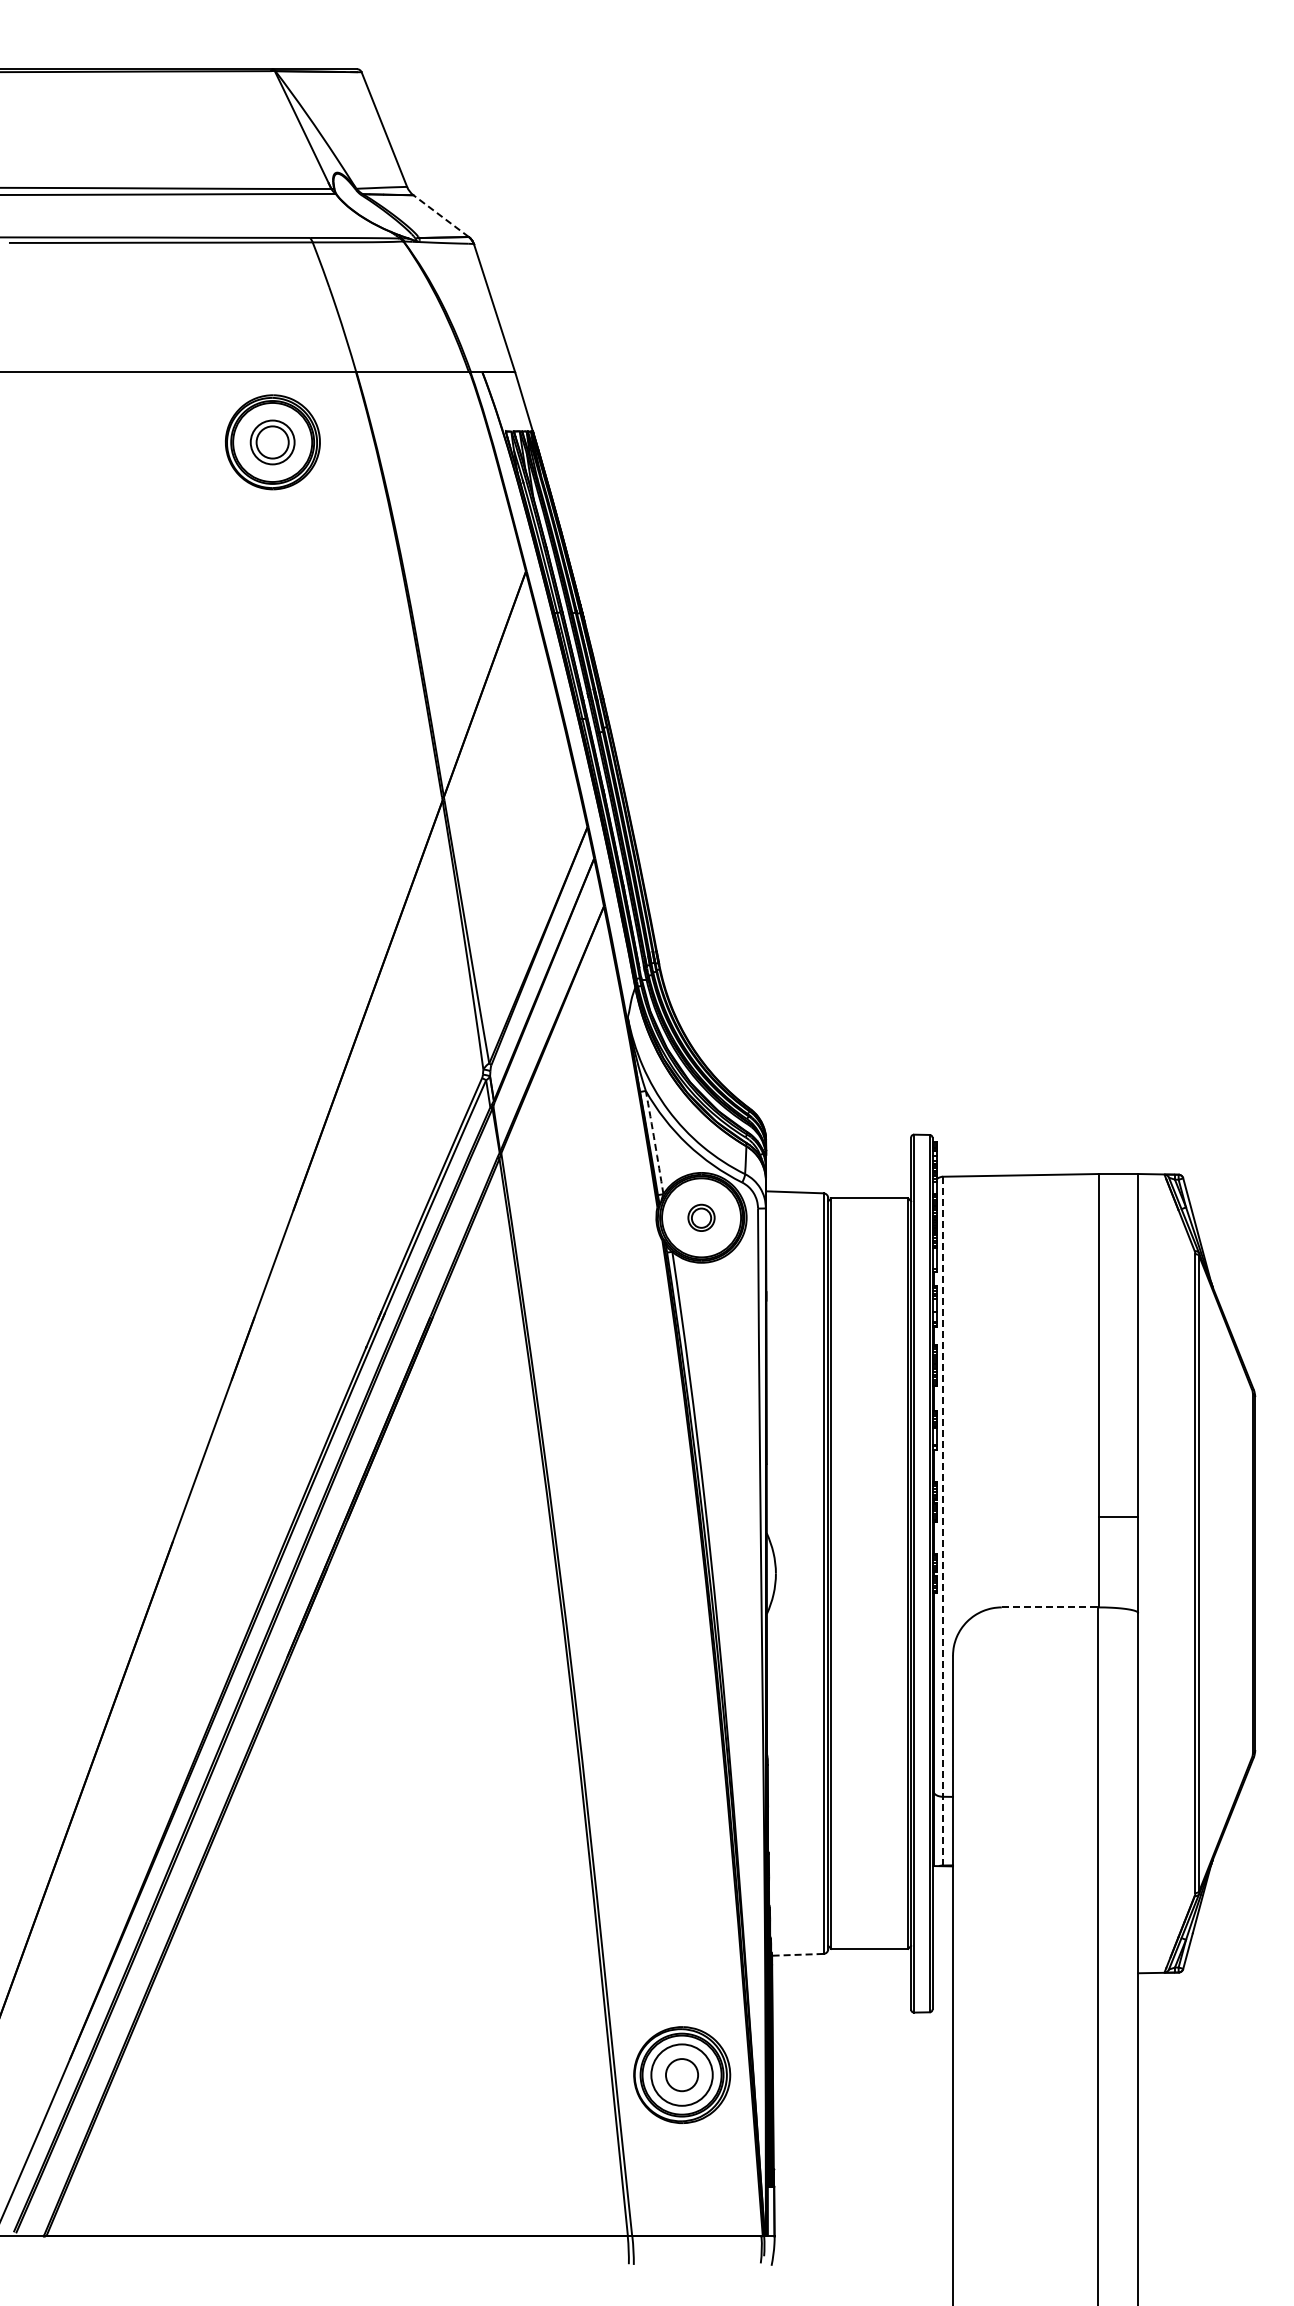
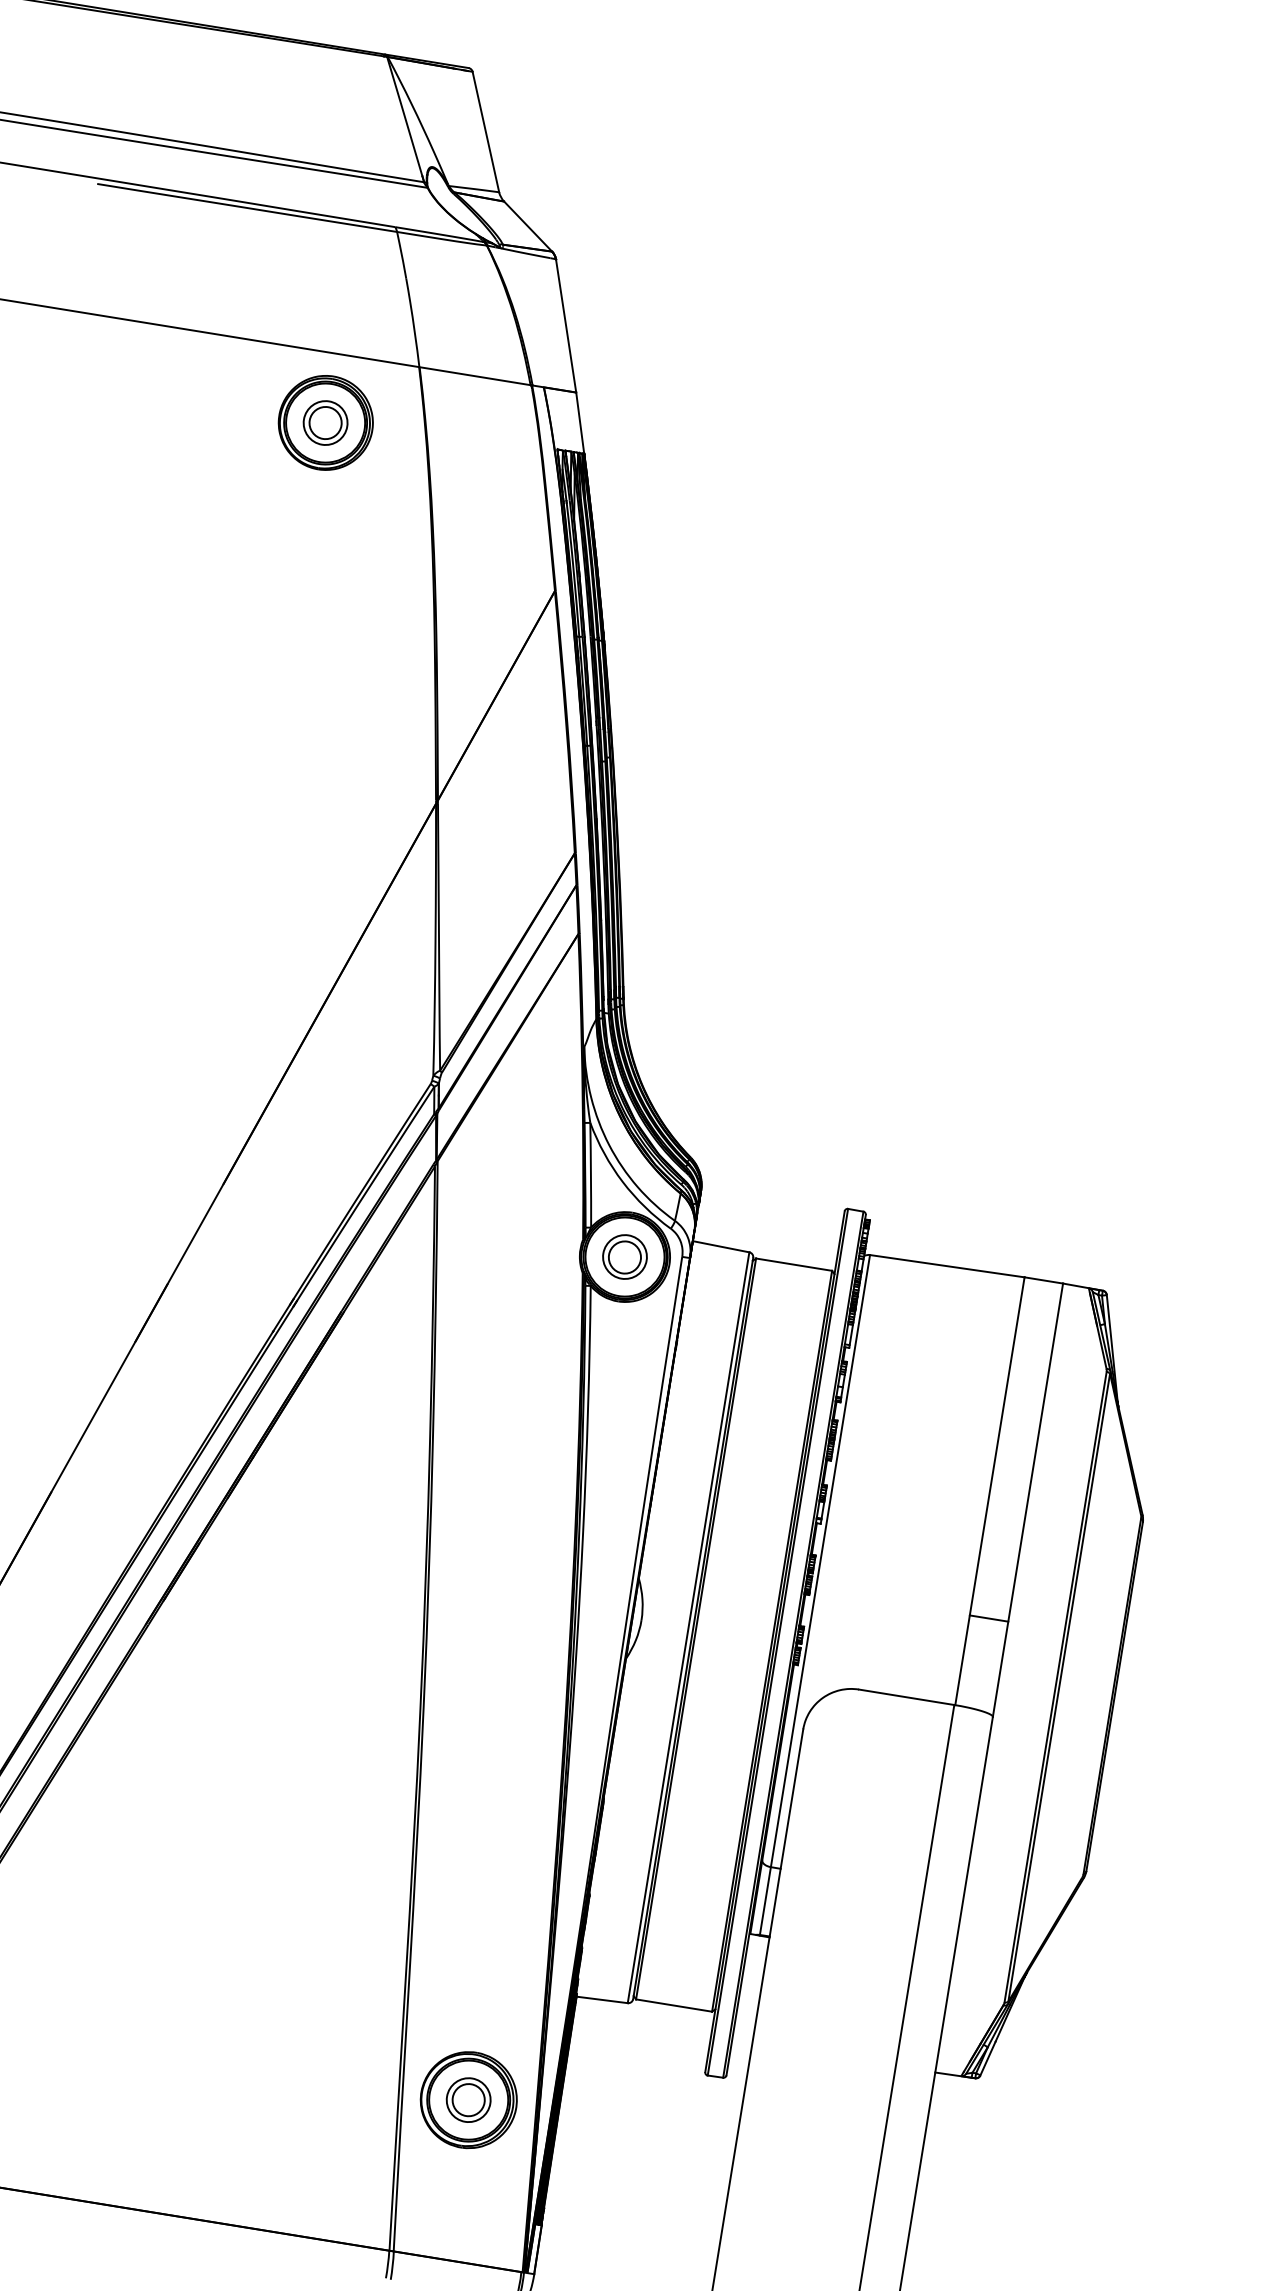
line: (441, 216) -> (528, 226), dashed -> solid
arc: (654, 1142) -> (590, 1175), dashed -> solid
part: (701, 1217) -> (625, 1256), size x1.67
line: (943, 1521) -> (815, 1595), dashed -> solid
line: (1050, 1607) -> (907, 1697), dashed -> solid
line: (797, 1954) -> (601, 1999), dashed -> solid
circle: (682, 2075) -> (469, 2100), size x0.71

